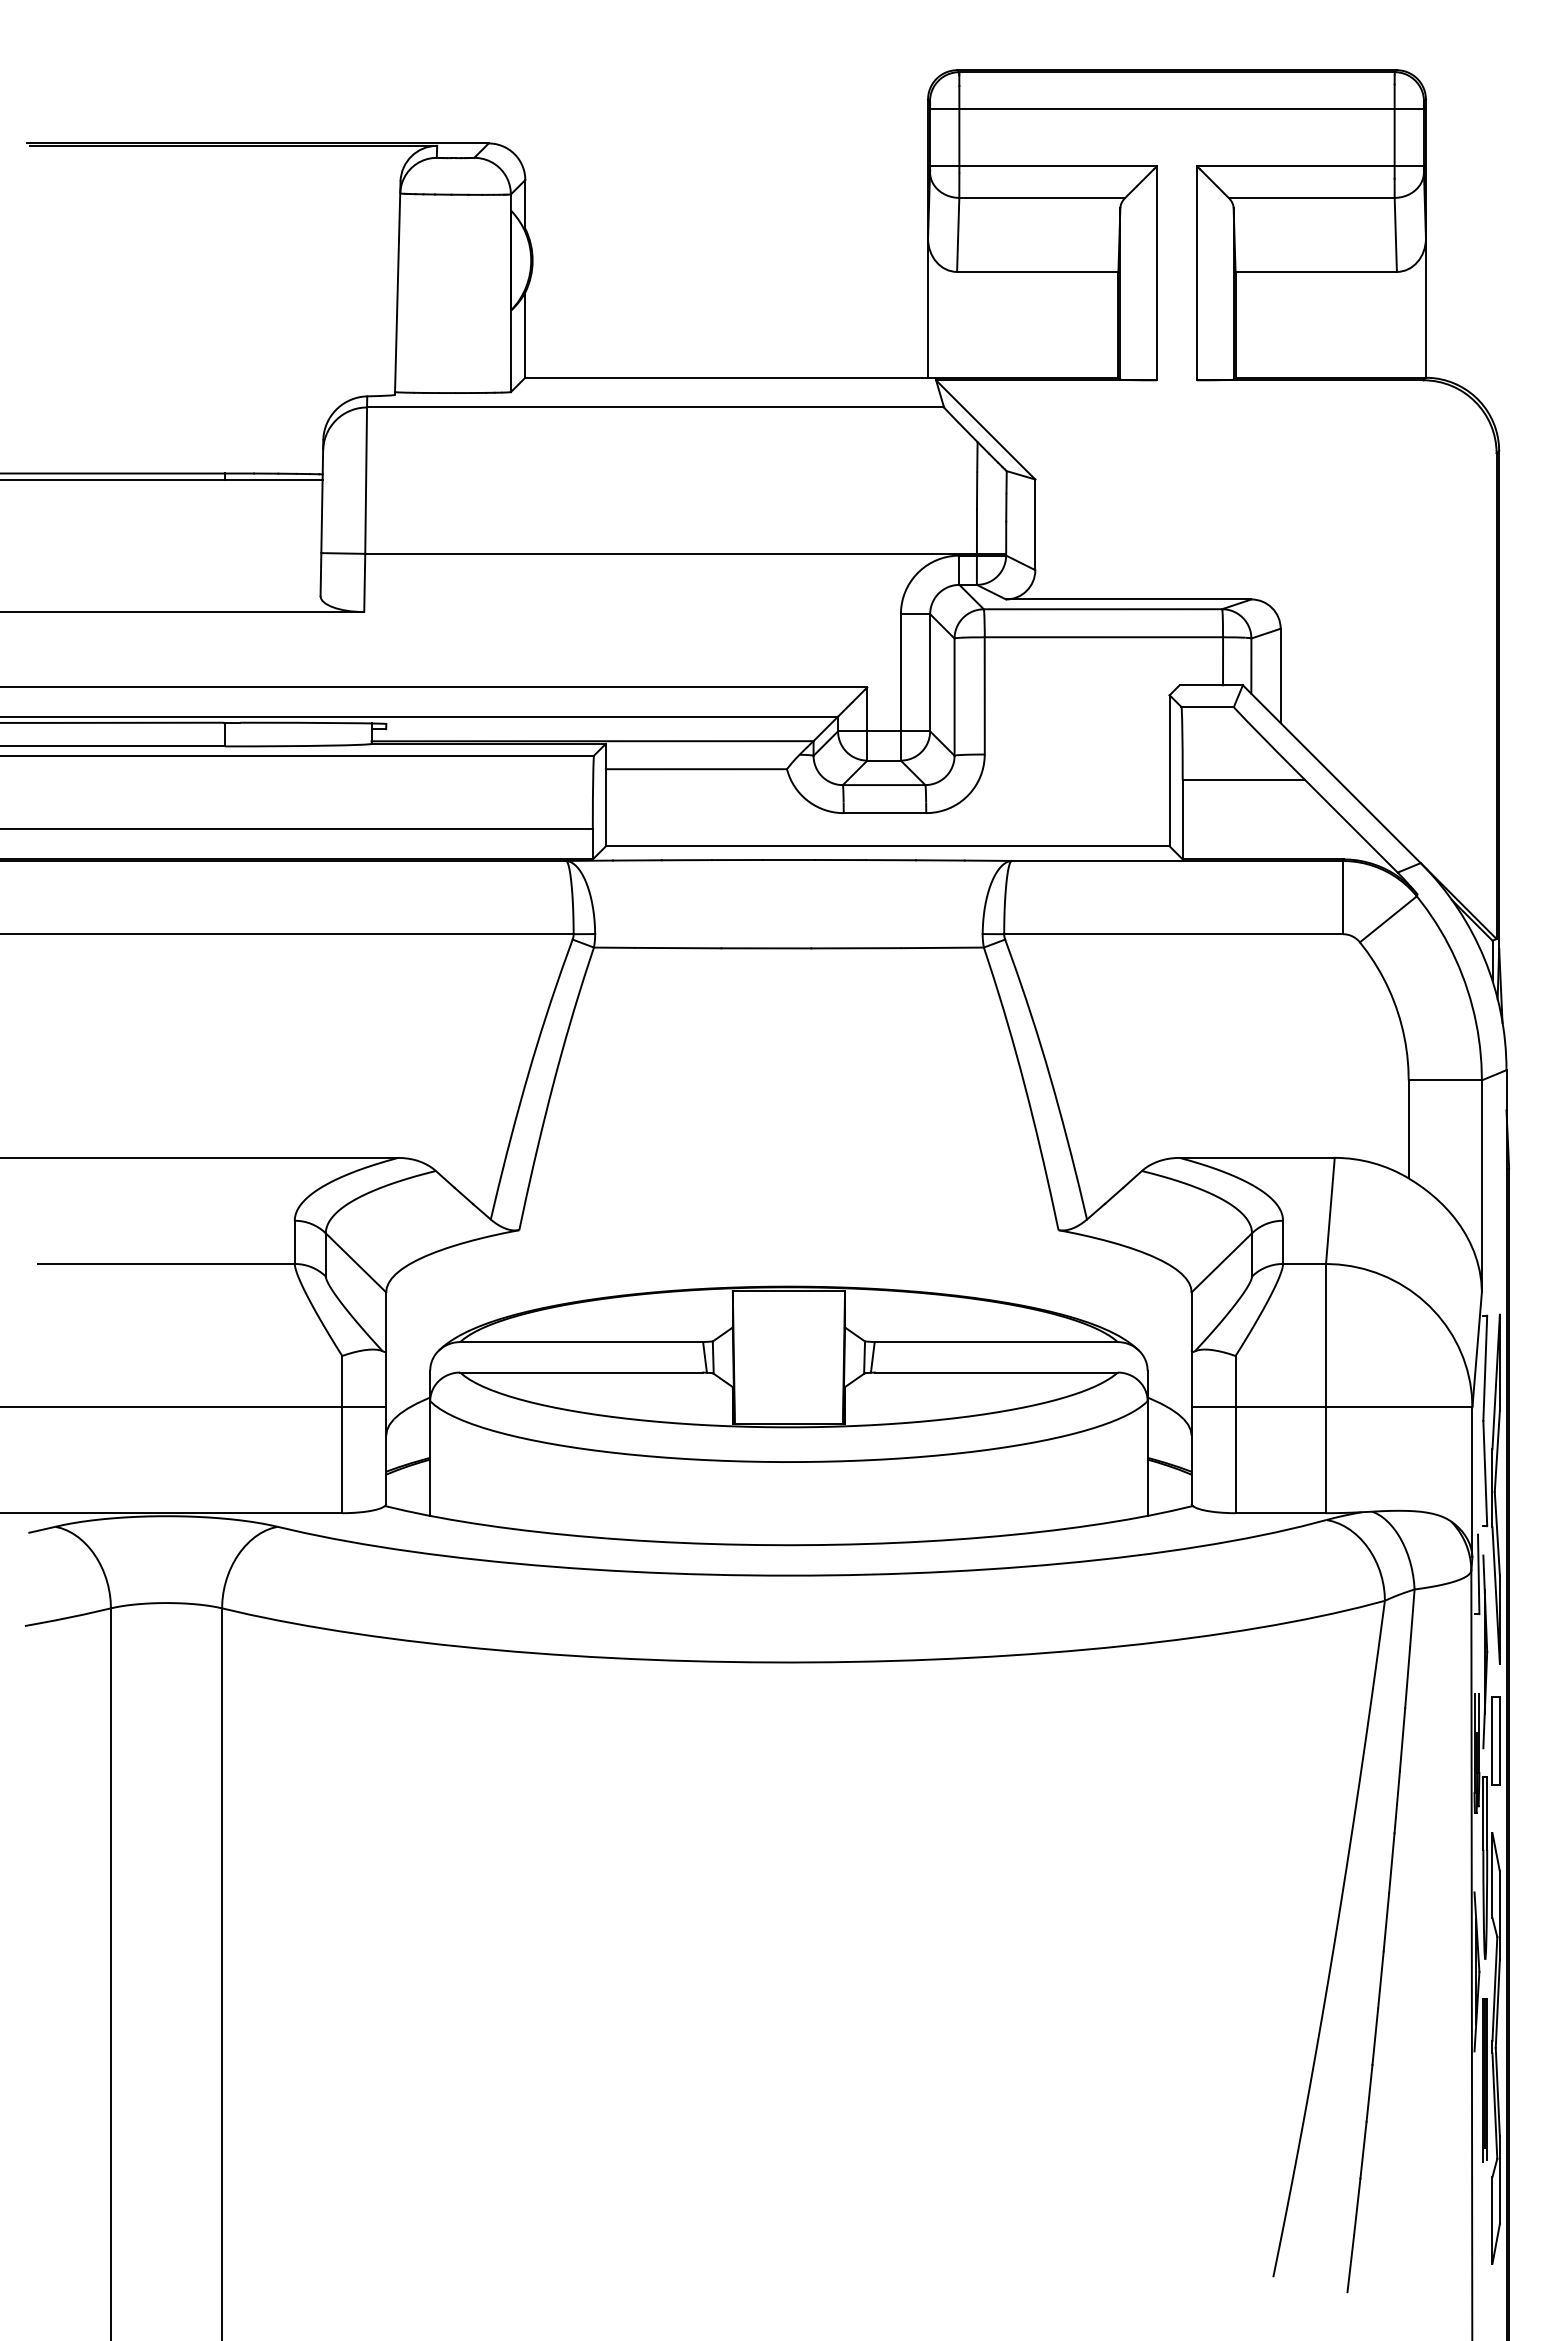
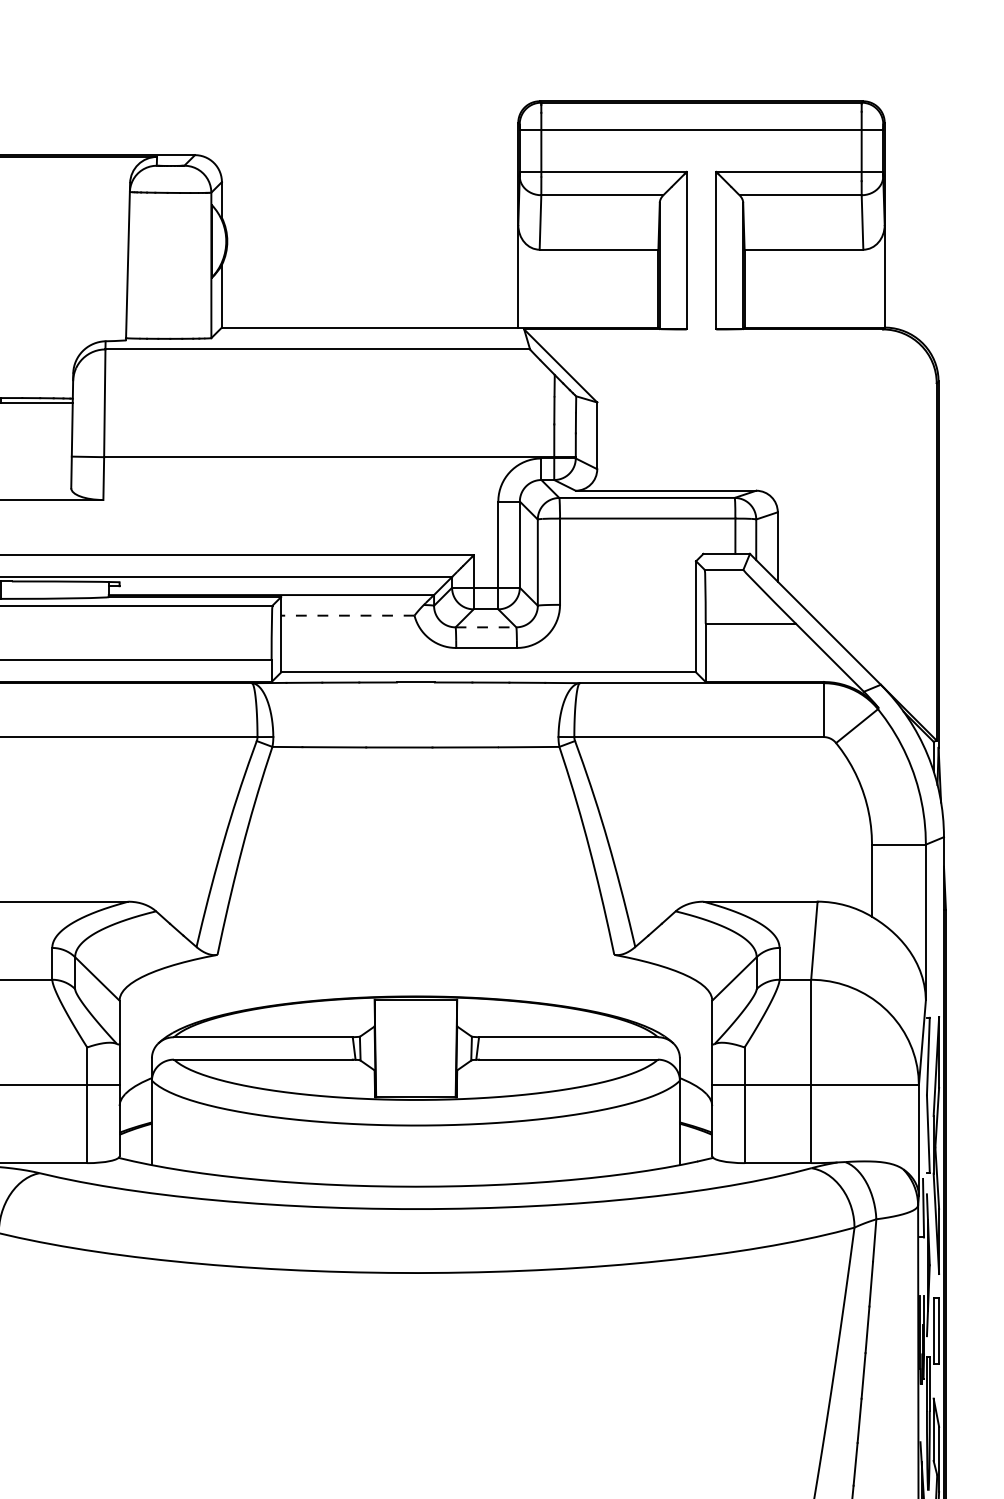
line: (696, 769) -> (347, 615), solid -> dashed
line: (884, 785) -> (486, 627), solid -> dashed

